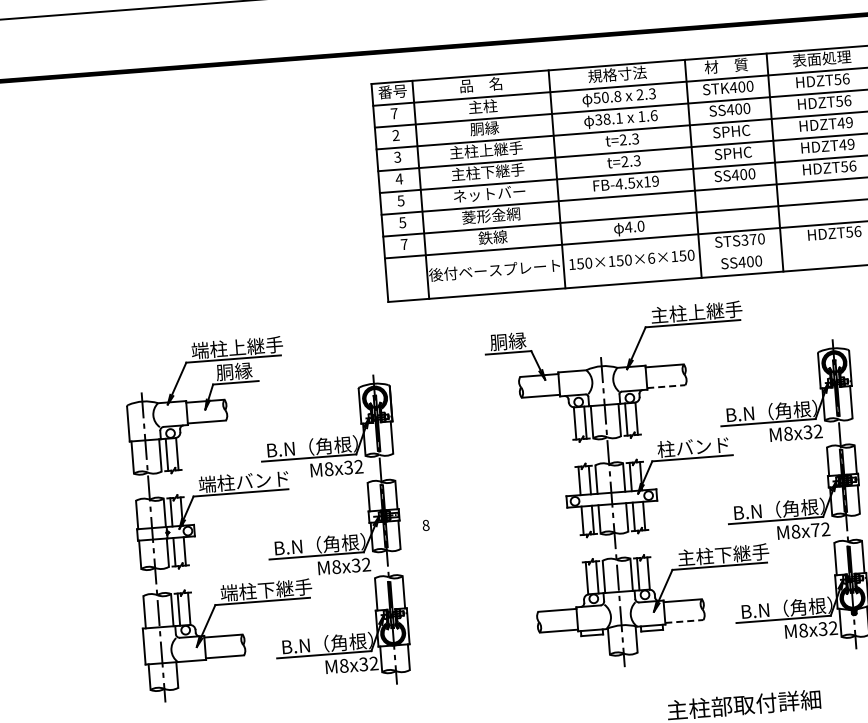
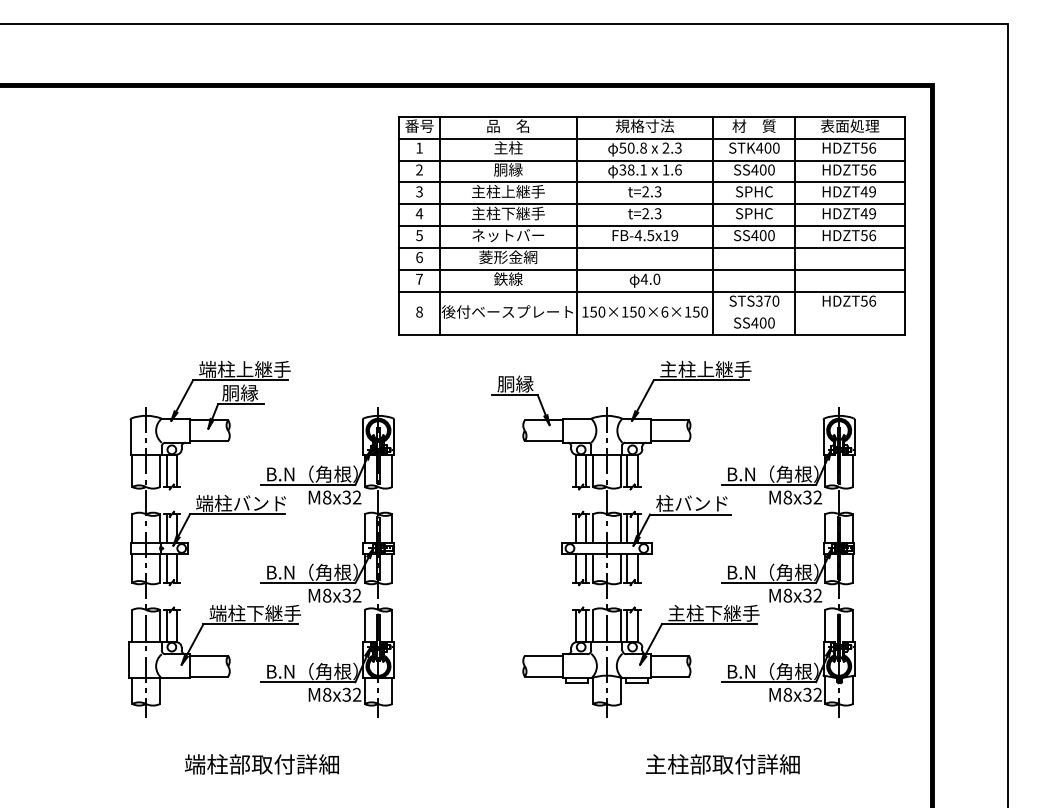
text: (394, 113) -> (419, 147), 7 -> 1
text: (402, 221) -> (419, 256), 5 -> 6
line: (667, 386) -> (670, 441), dashed -> solid
text: (425, 524) -> (419, 311), moved
text: (815, 529) -> (807, 595), M8x72 -> M8x32
line: (685, 621) -> (670, 676), dashed -> solid

